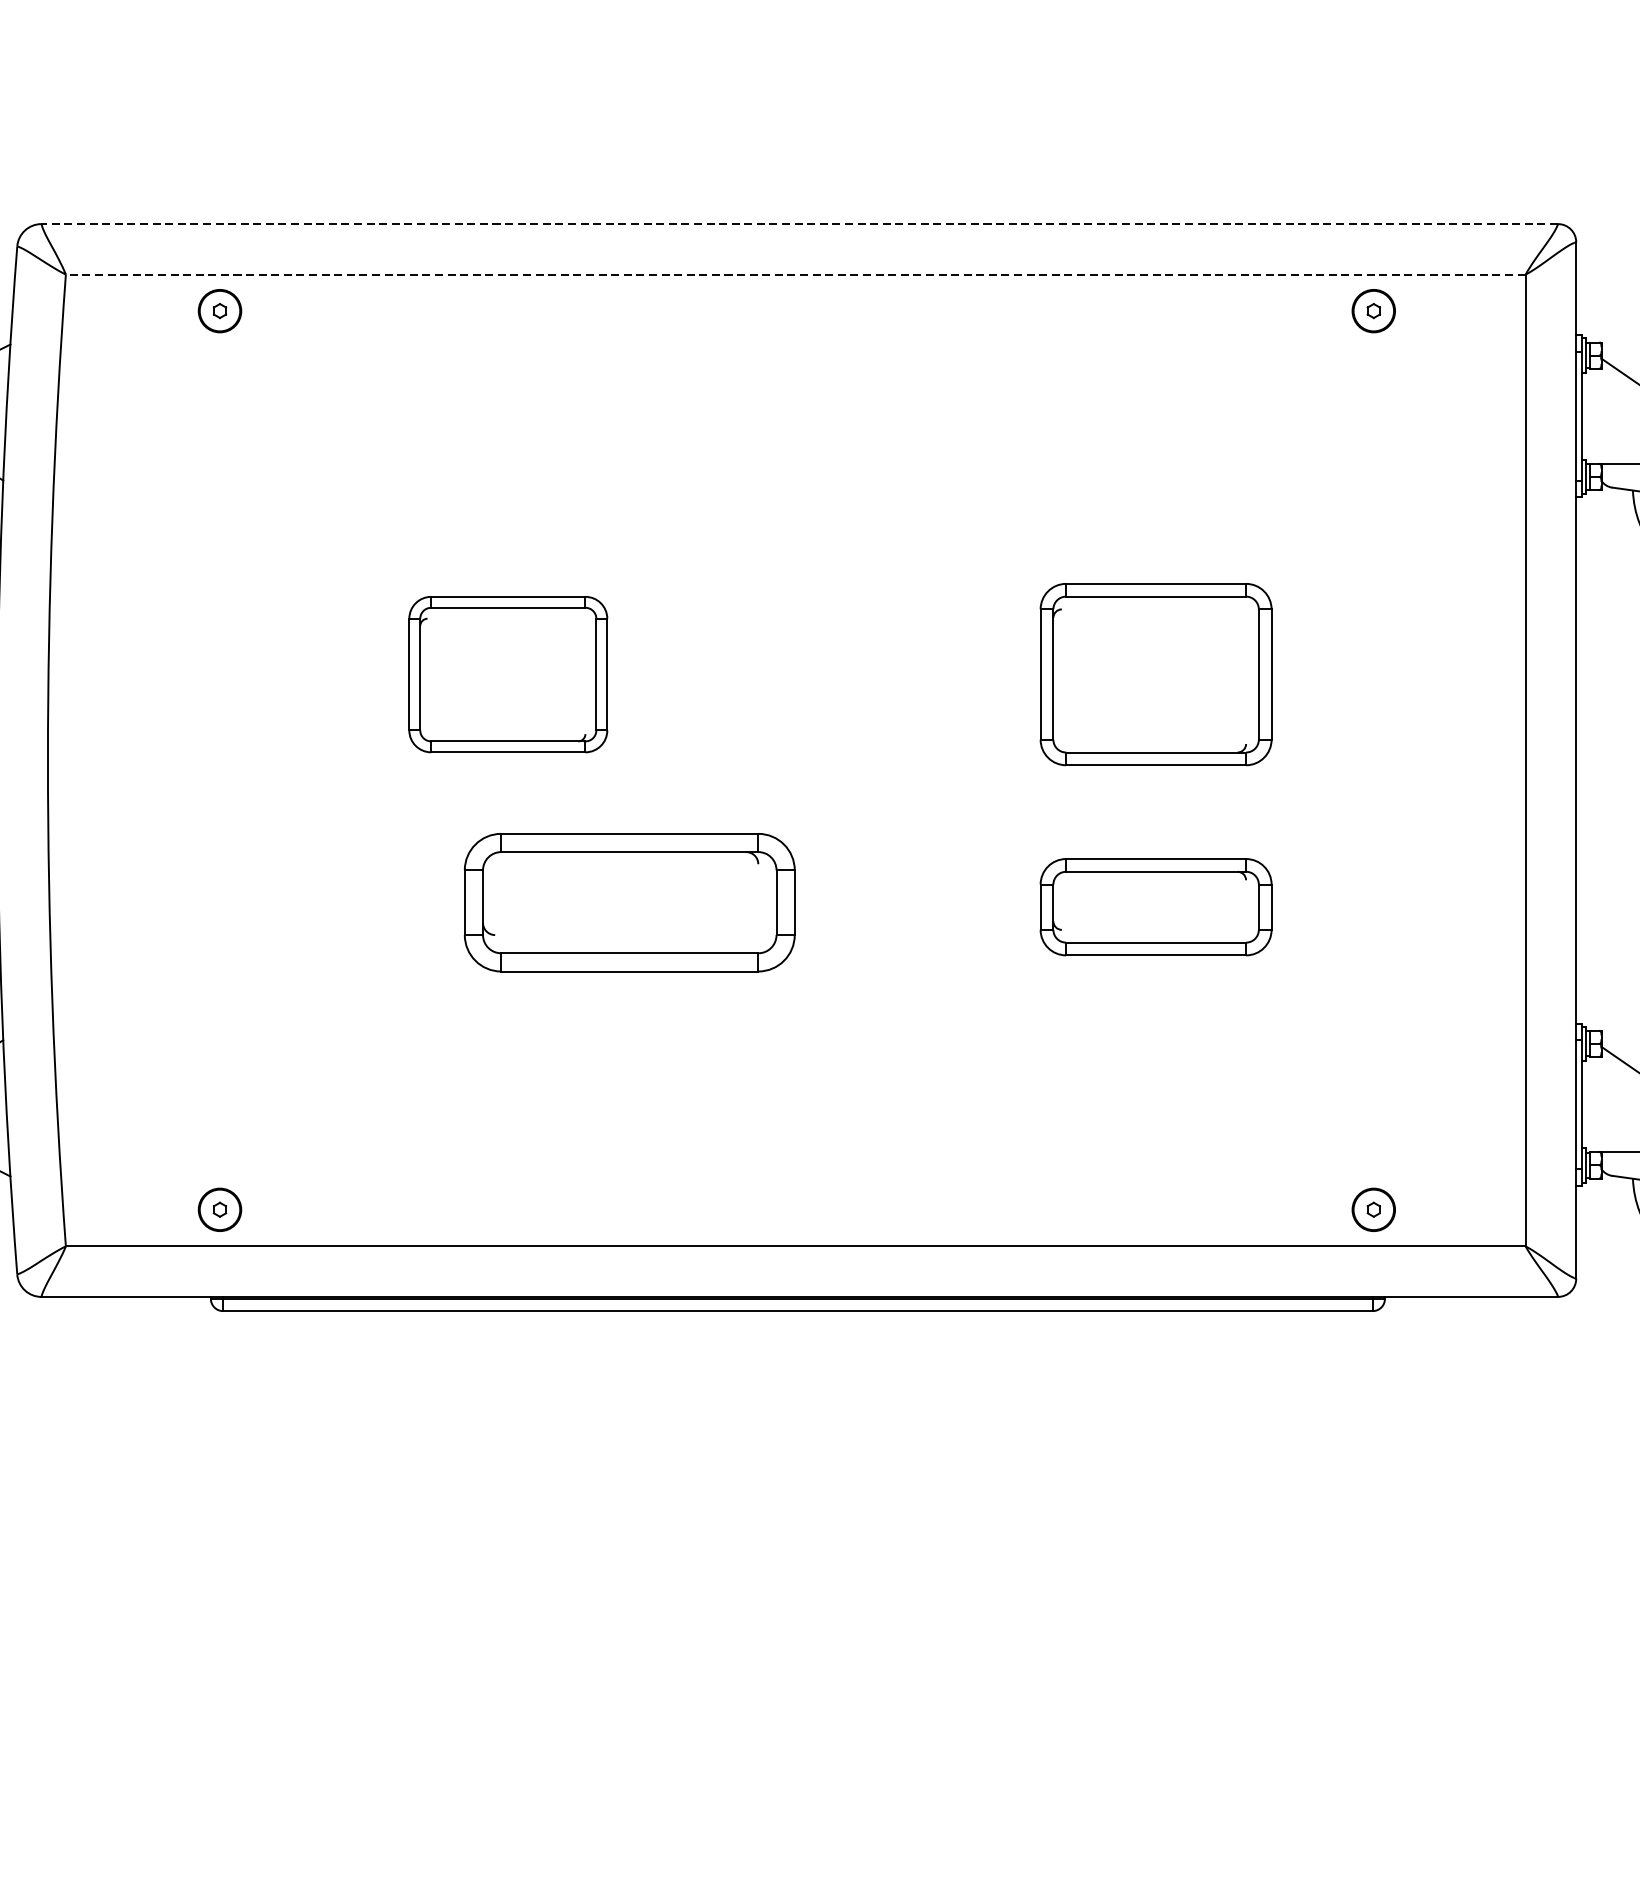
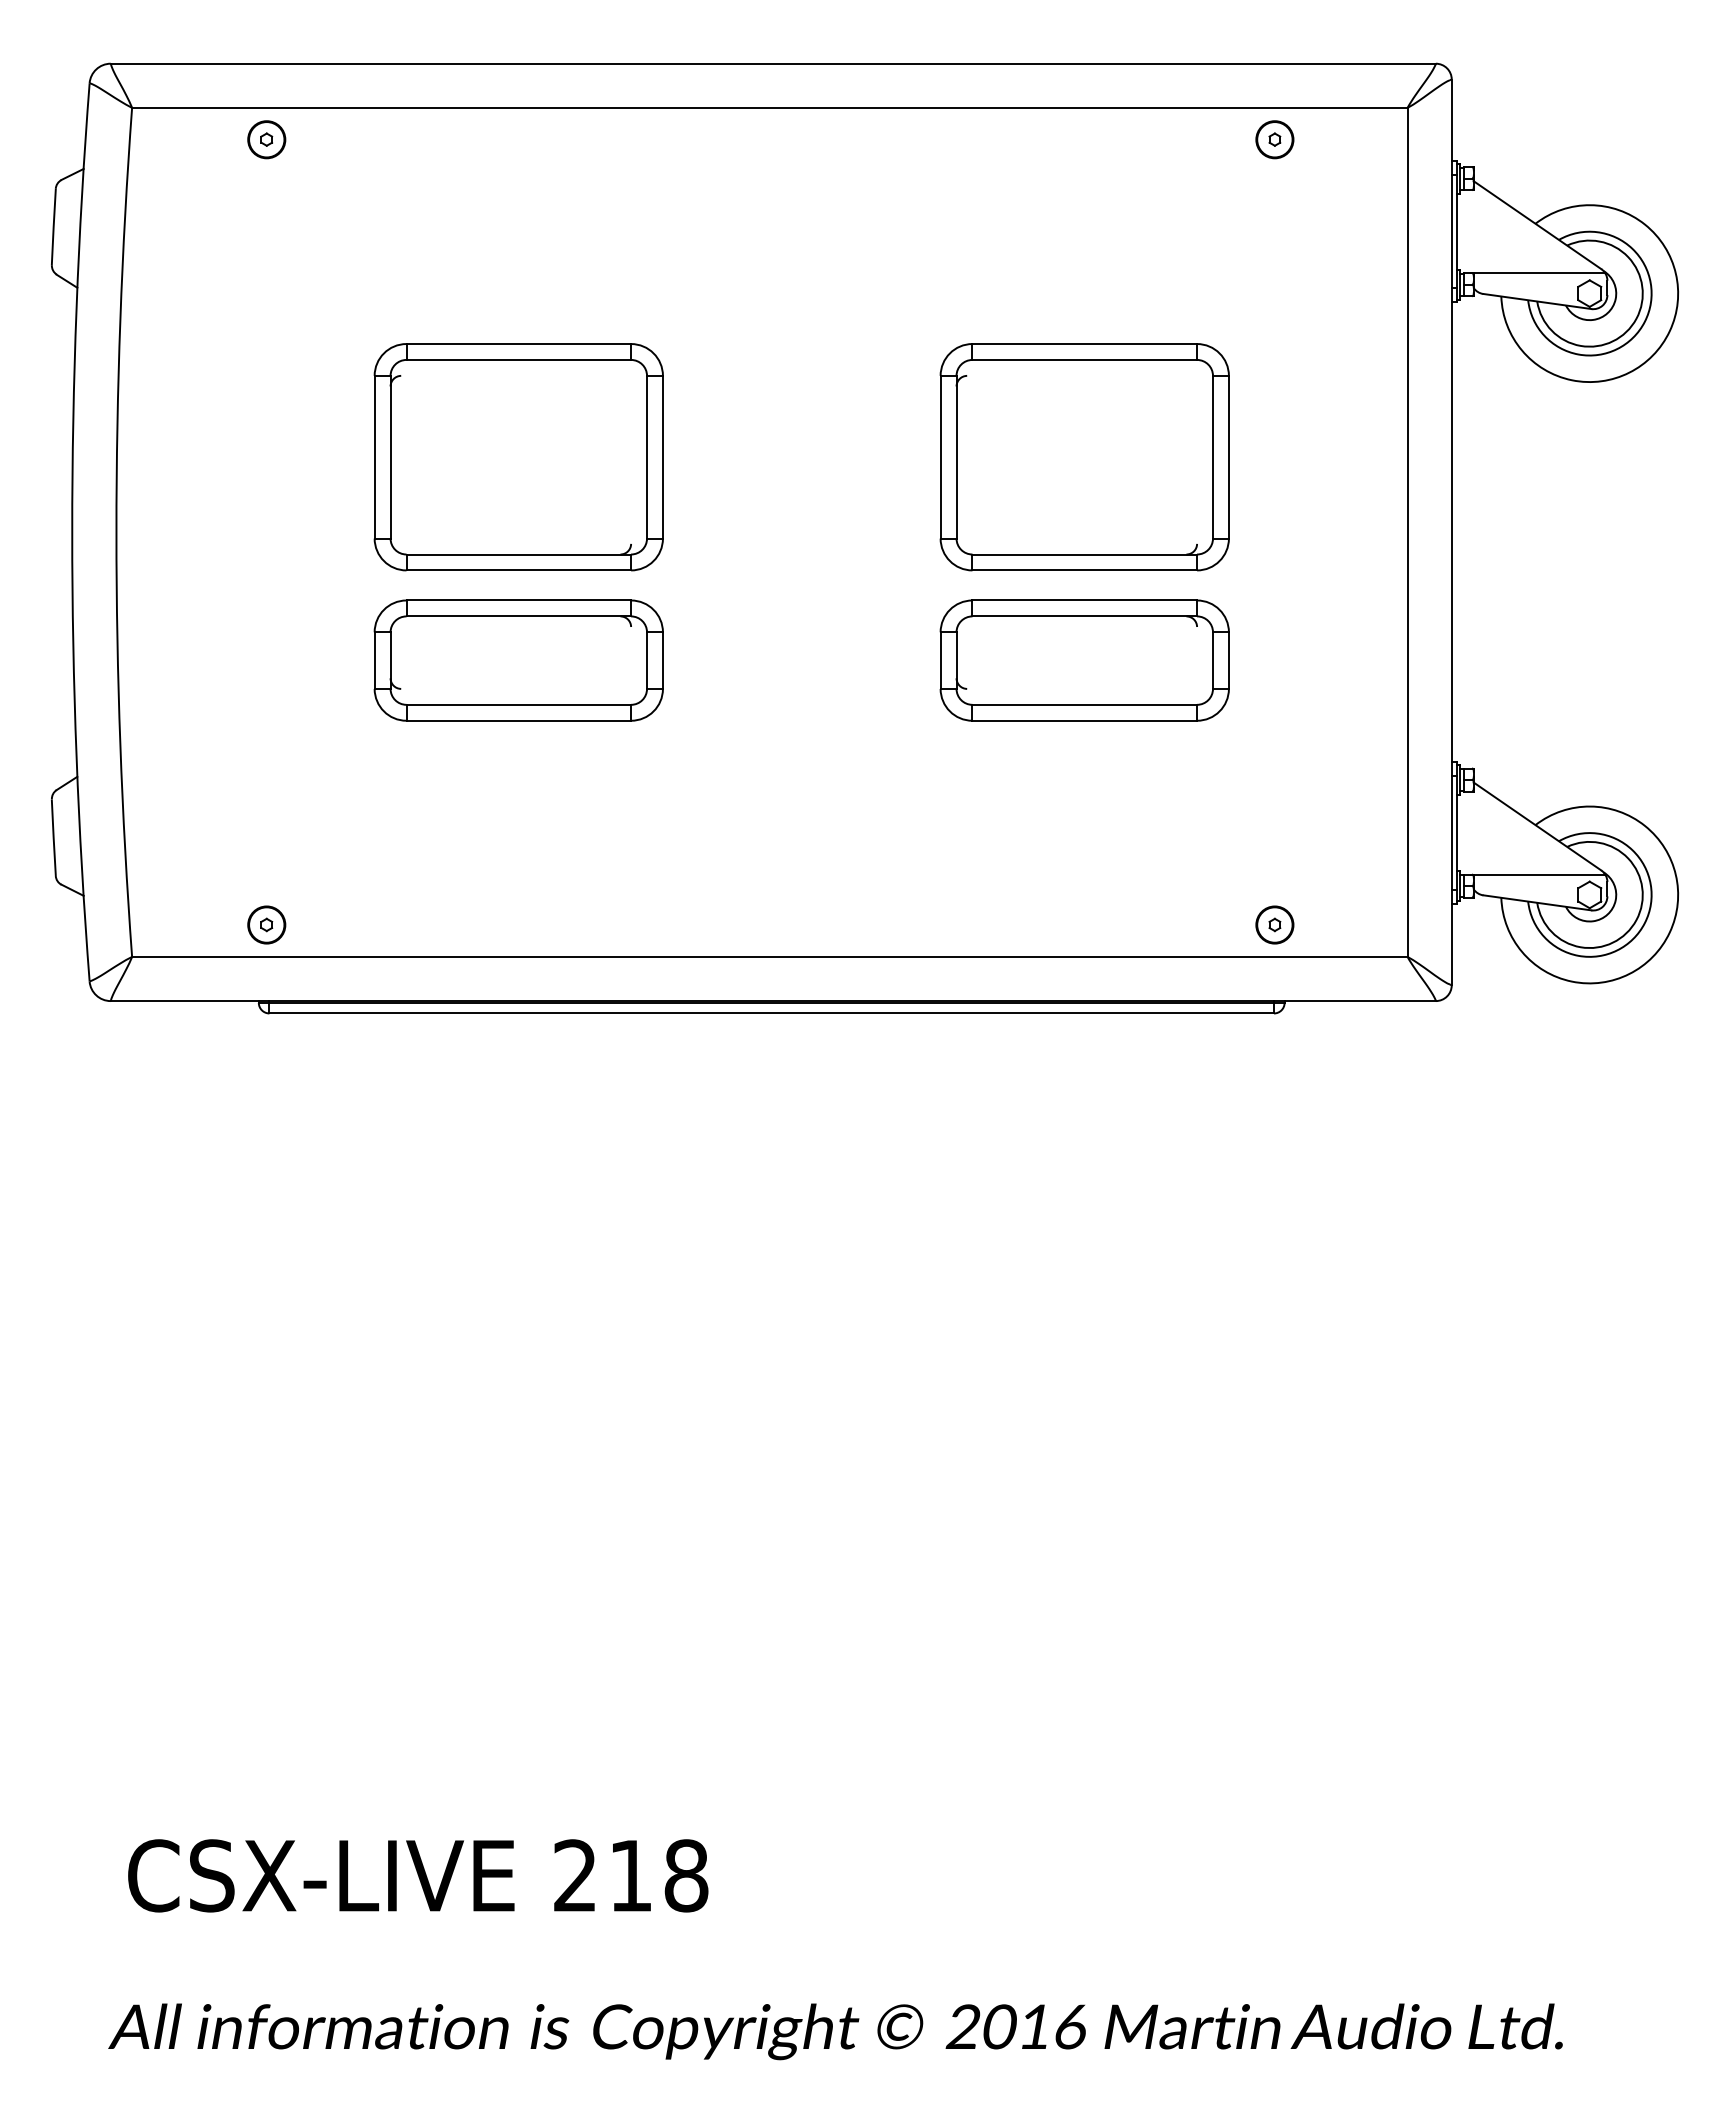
line: (799, 223) -> (773, 63), dashed -> solid
line: (795, 274) -> (769, 107), dashed -> solid
part: (508, 674) -> (518, 457), size x1.67
part: (1155, 674) -> (1084, 457), size x1.43
part: (629, 902) -> (518, 660), moved
part: (1155, 907) -> (1084, 660), size x1.43

